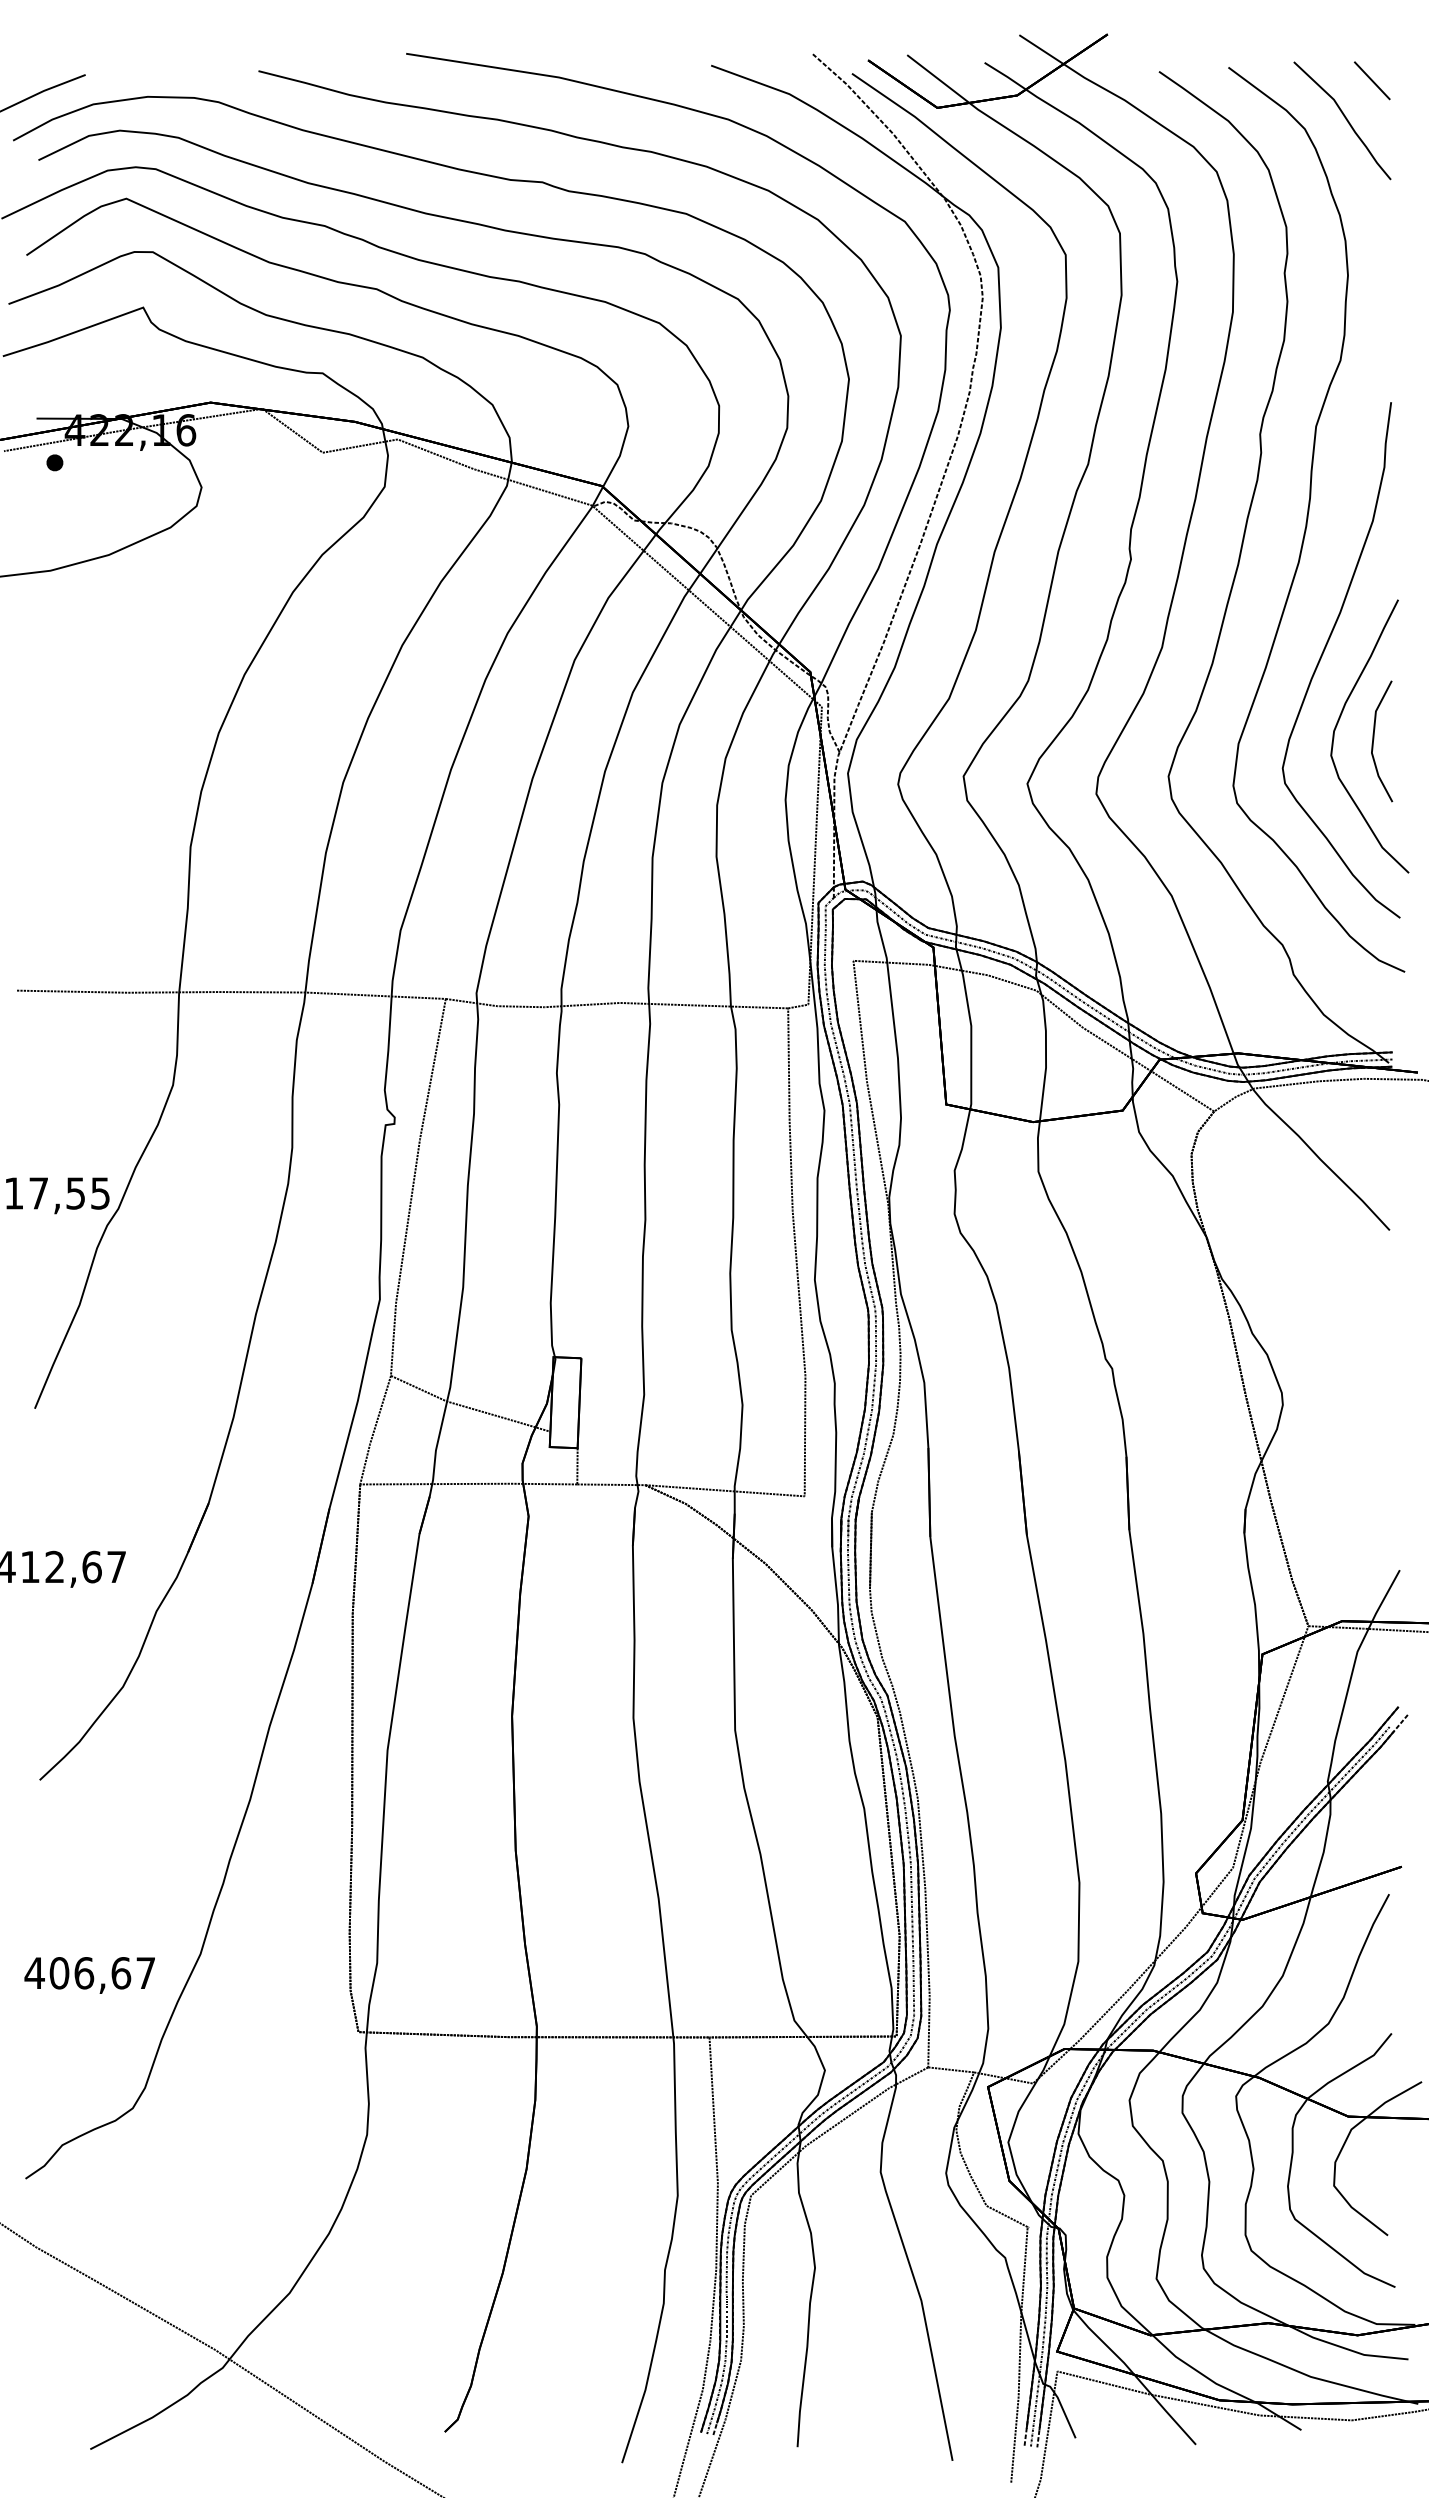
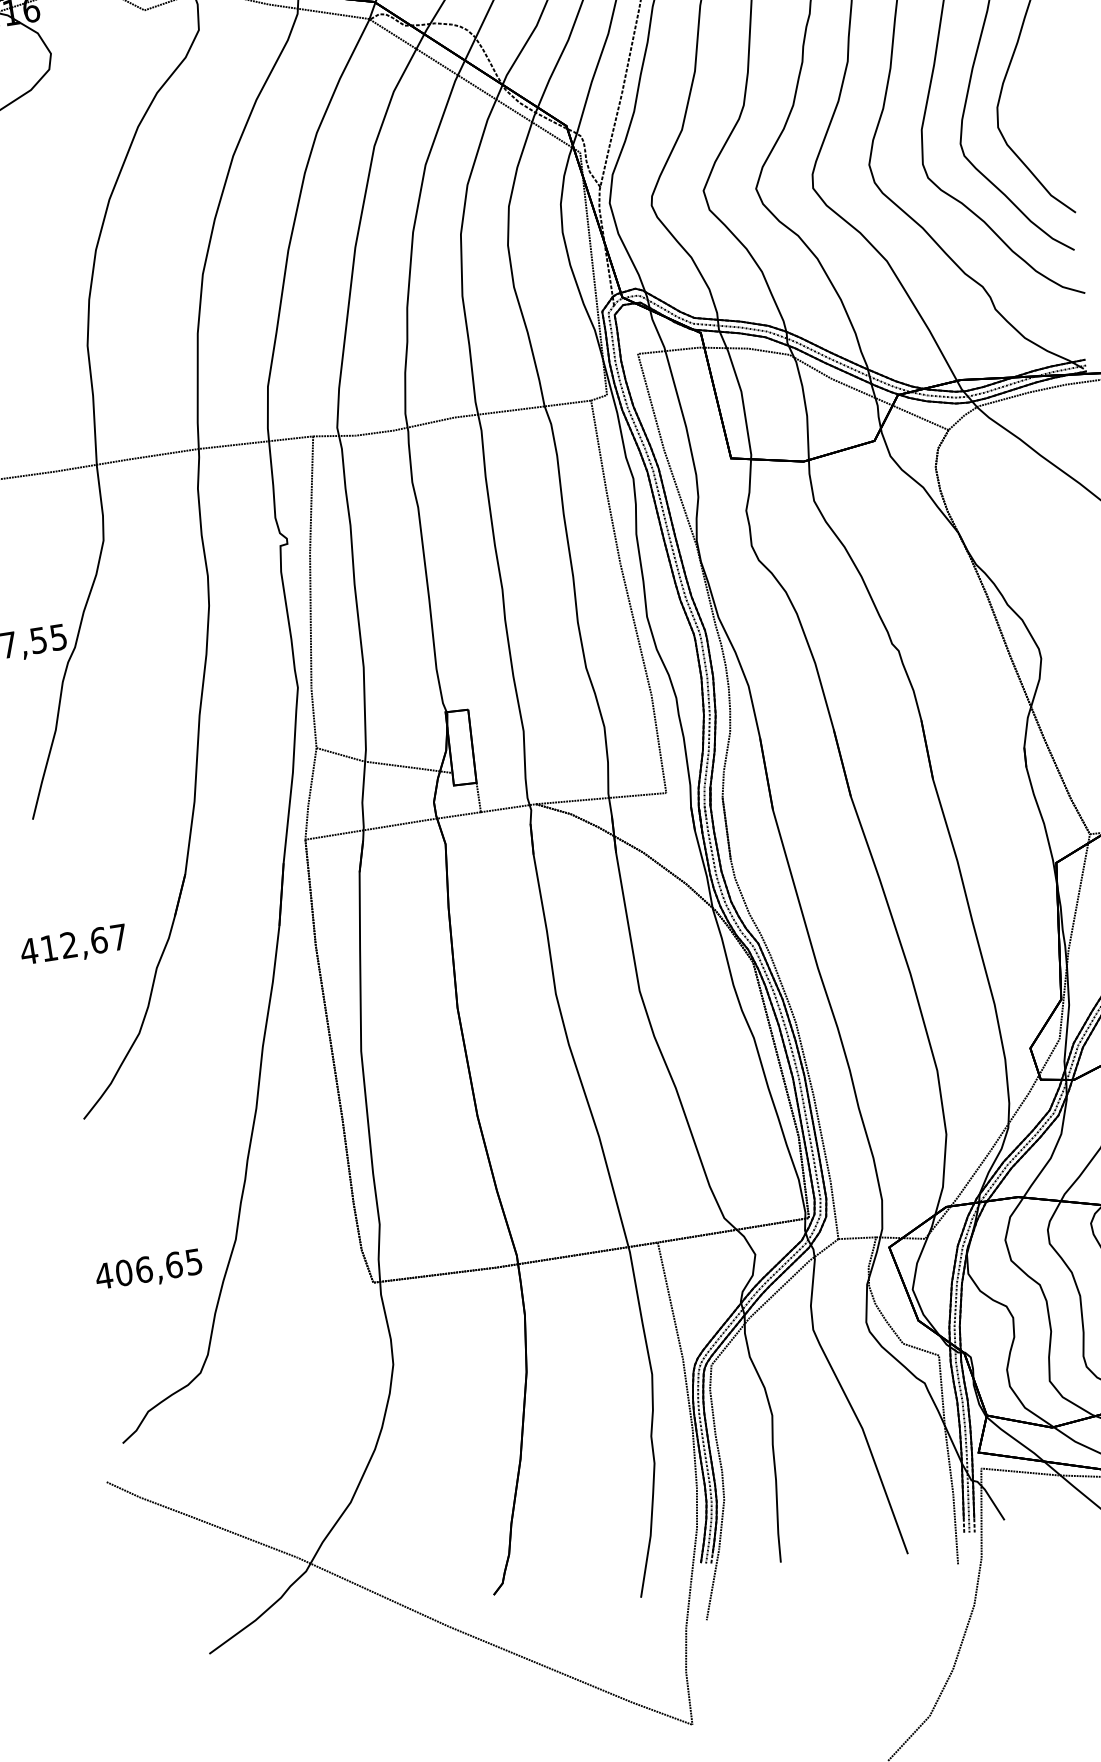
line: (1374, 739) -> (1031, 109), removed
text: (145, 1973) -> (193, 1262), 406,67 -> 406,65

